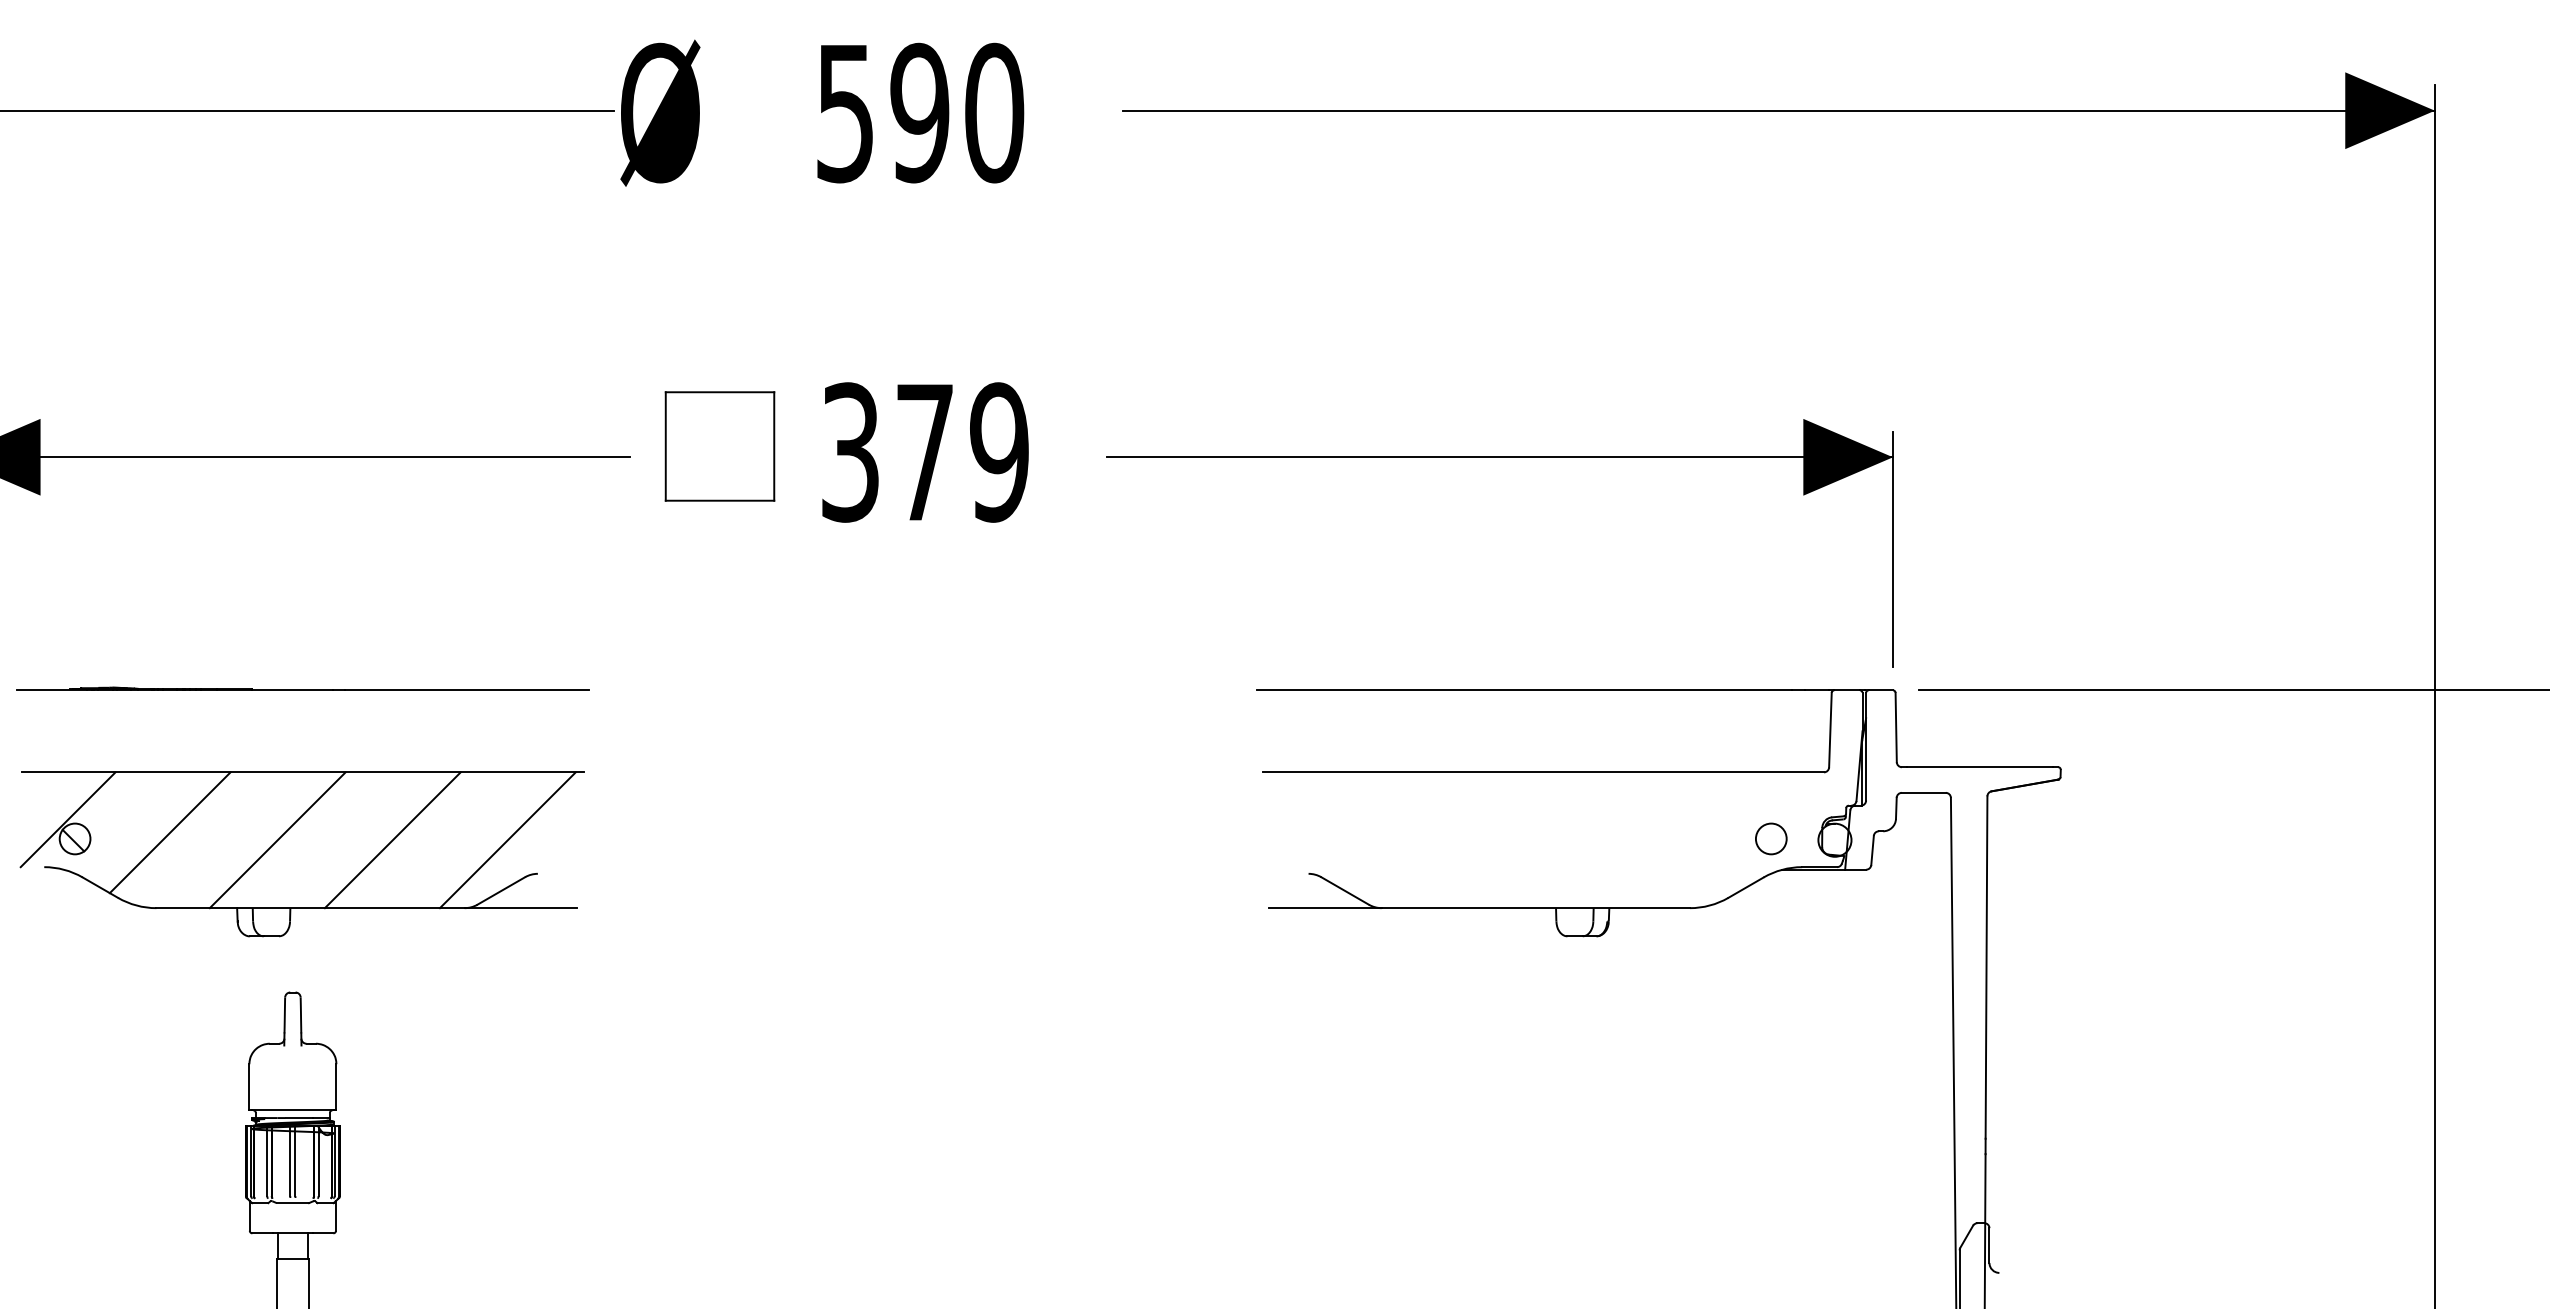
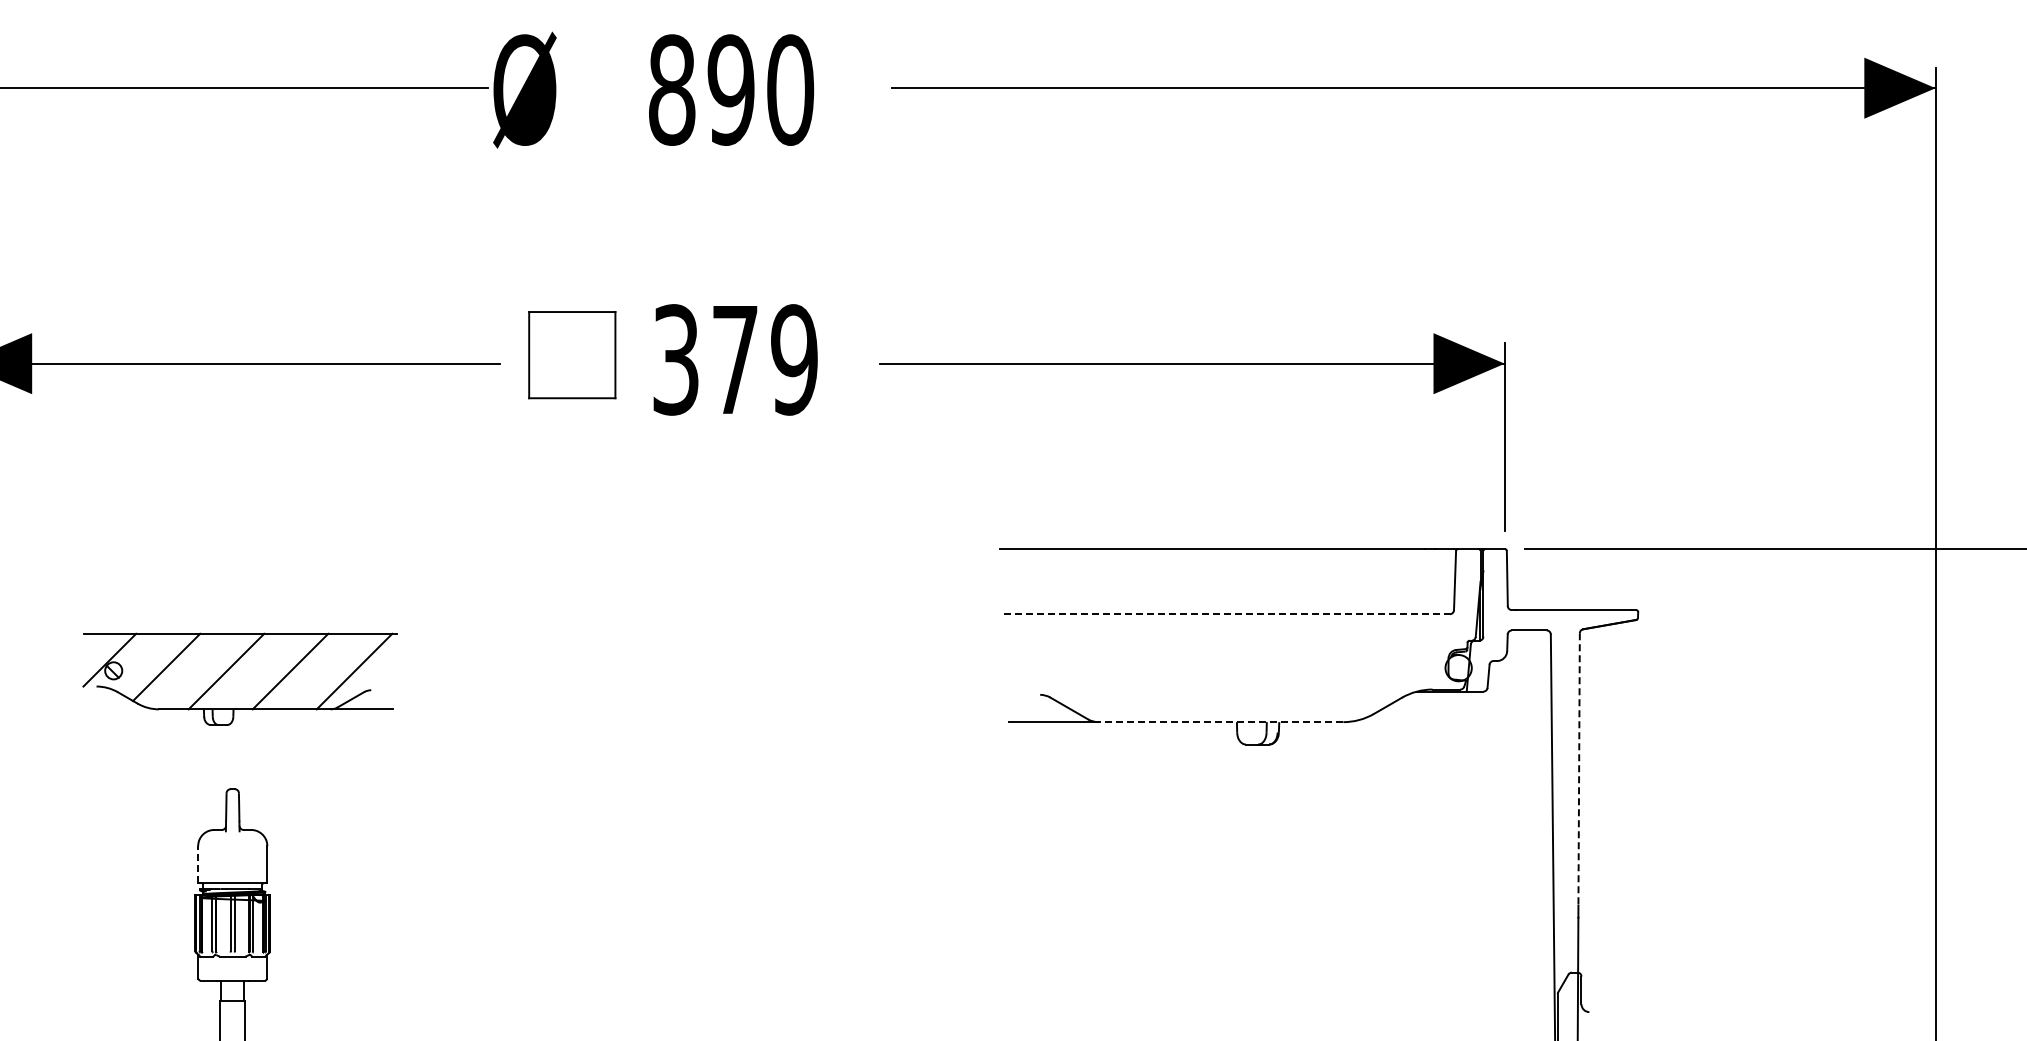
text: (846, 112) -> (672, 89), 590 -> 890
part: (302, 688) -> (240, 547), removed
line: (1544, 772) -> (1227, 614), solid -> dashed
circle: (1771, 839) -> (1408, 667), removed
part: (301, 854) -> (239, 679), size x0.7
line: (1535, 908) -> (1220, 722), solid -> dashed
line: (1986, 967) -> (1579, 769), solid -> dashed
line: (249, 1087) -> (198, 864), solid -> dashed

